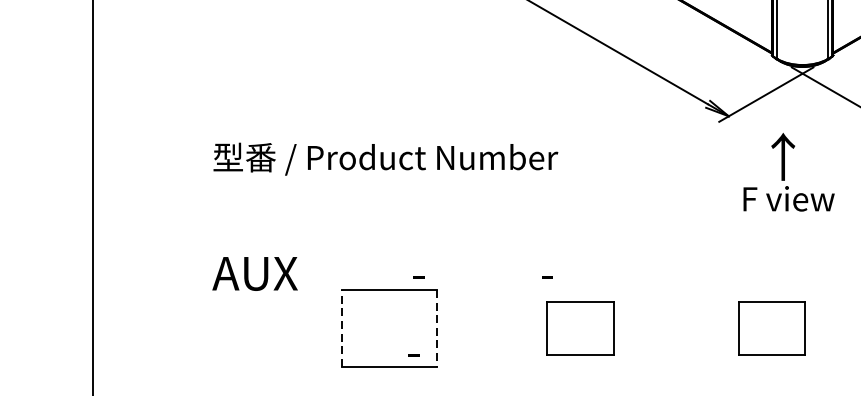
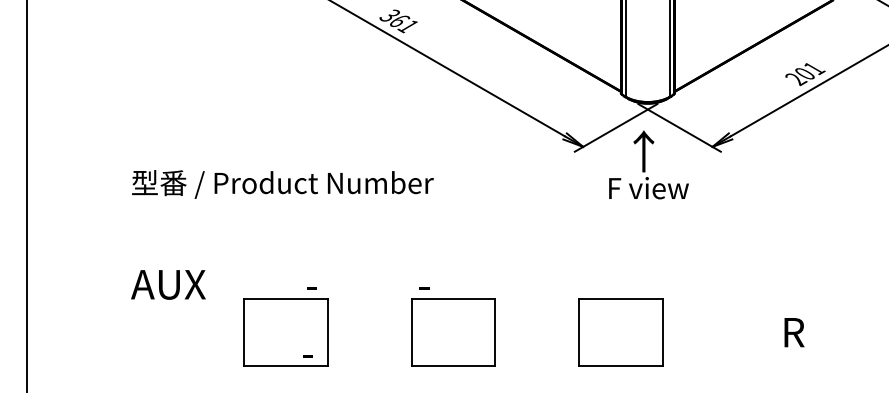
text: (788, 171) -> (648, 164), moved
line: (341, 328) -> (244, 332), dashed -> solid
part: (580, 328) -> (453, 332), size x1.43
part: (771, 328) -> (620, 332), size x1.43
line: (437, 329) -> (328, 333), dashed -> solid

